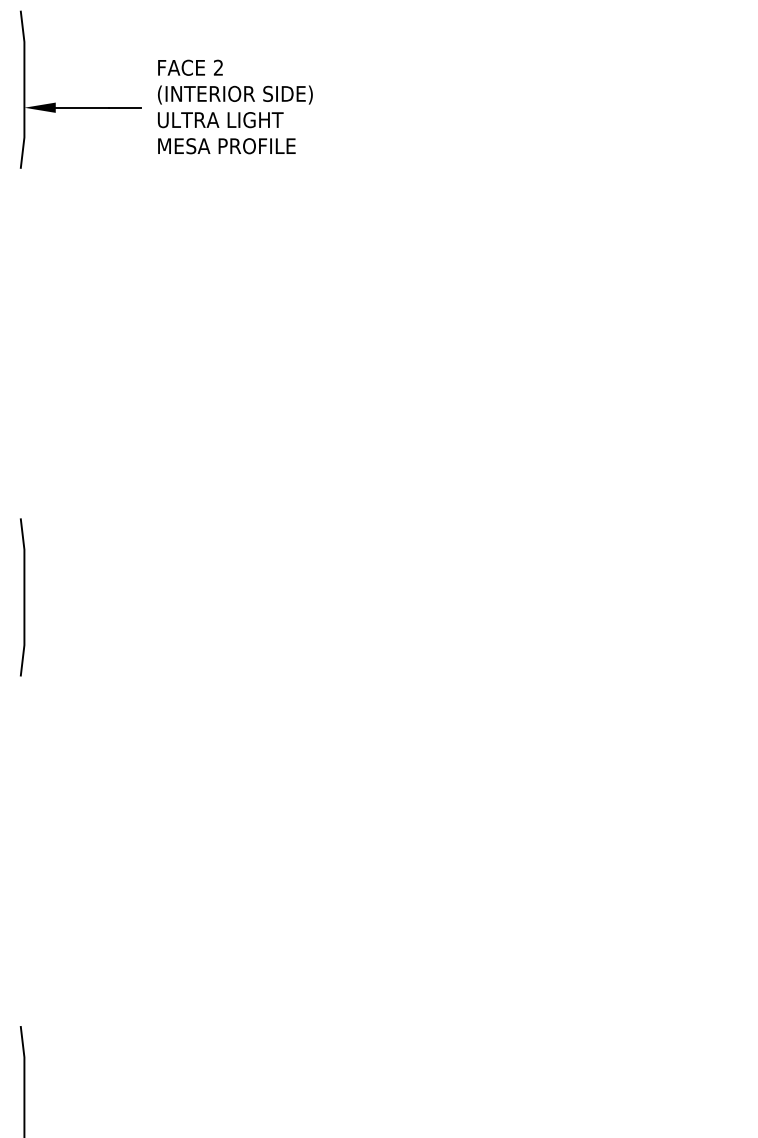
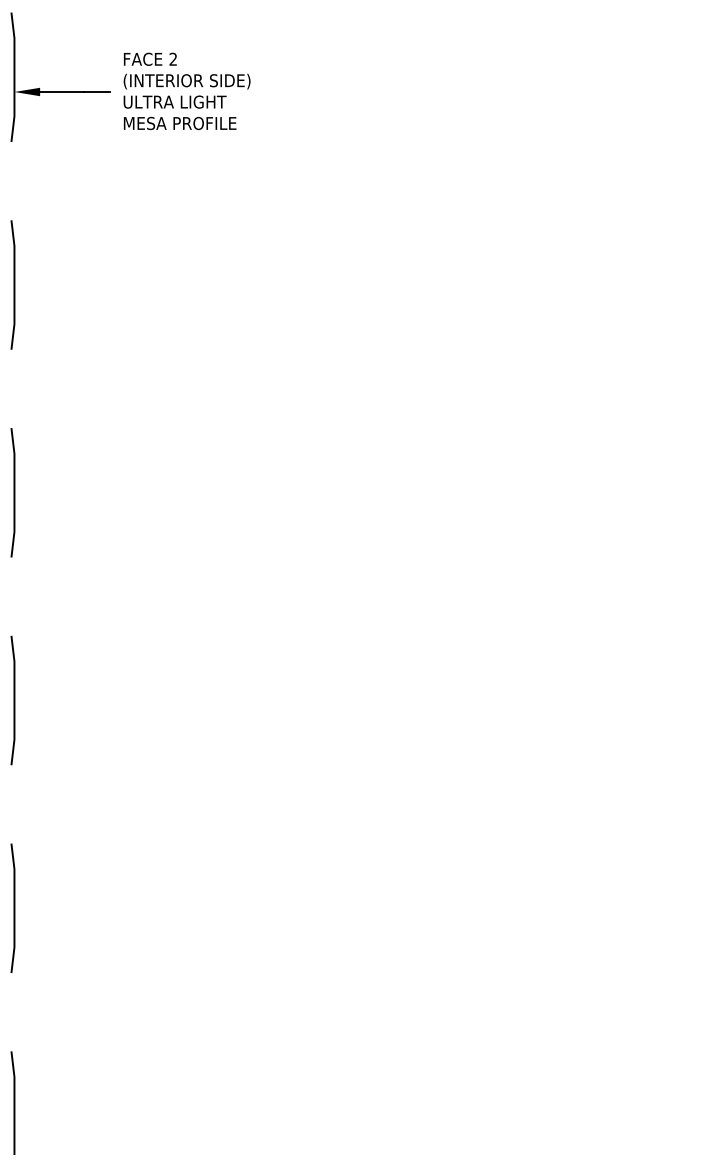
curve: (23, 342) -> (13, 284), added
curve: (23, 851) -> (13, 700), added

